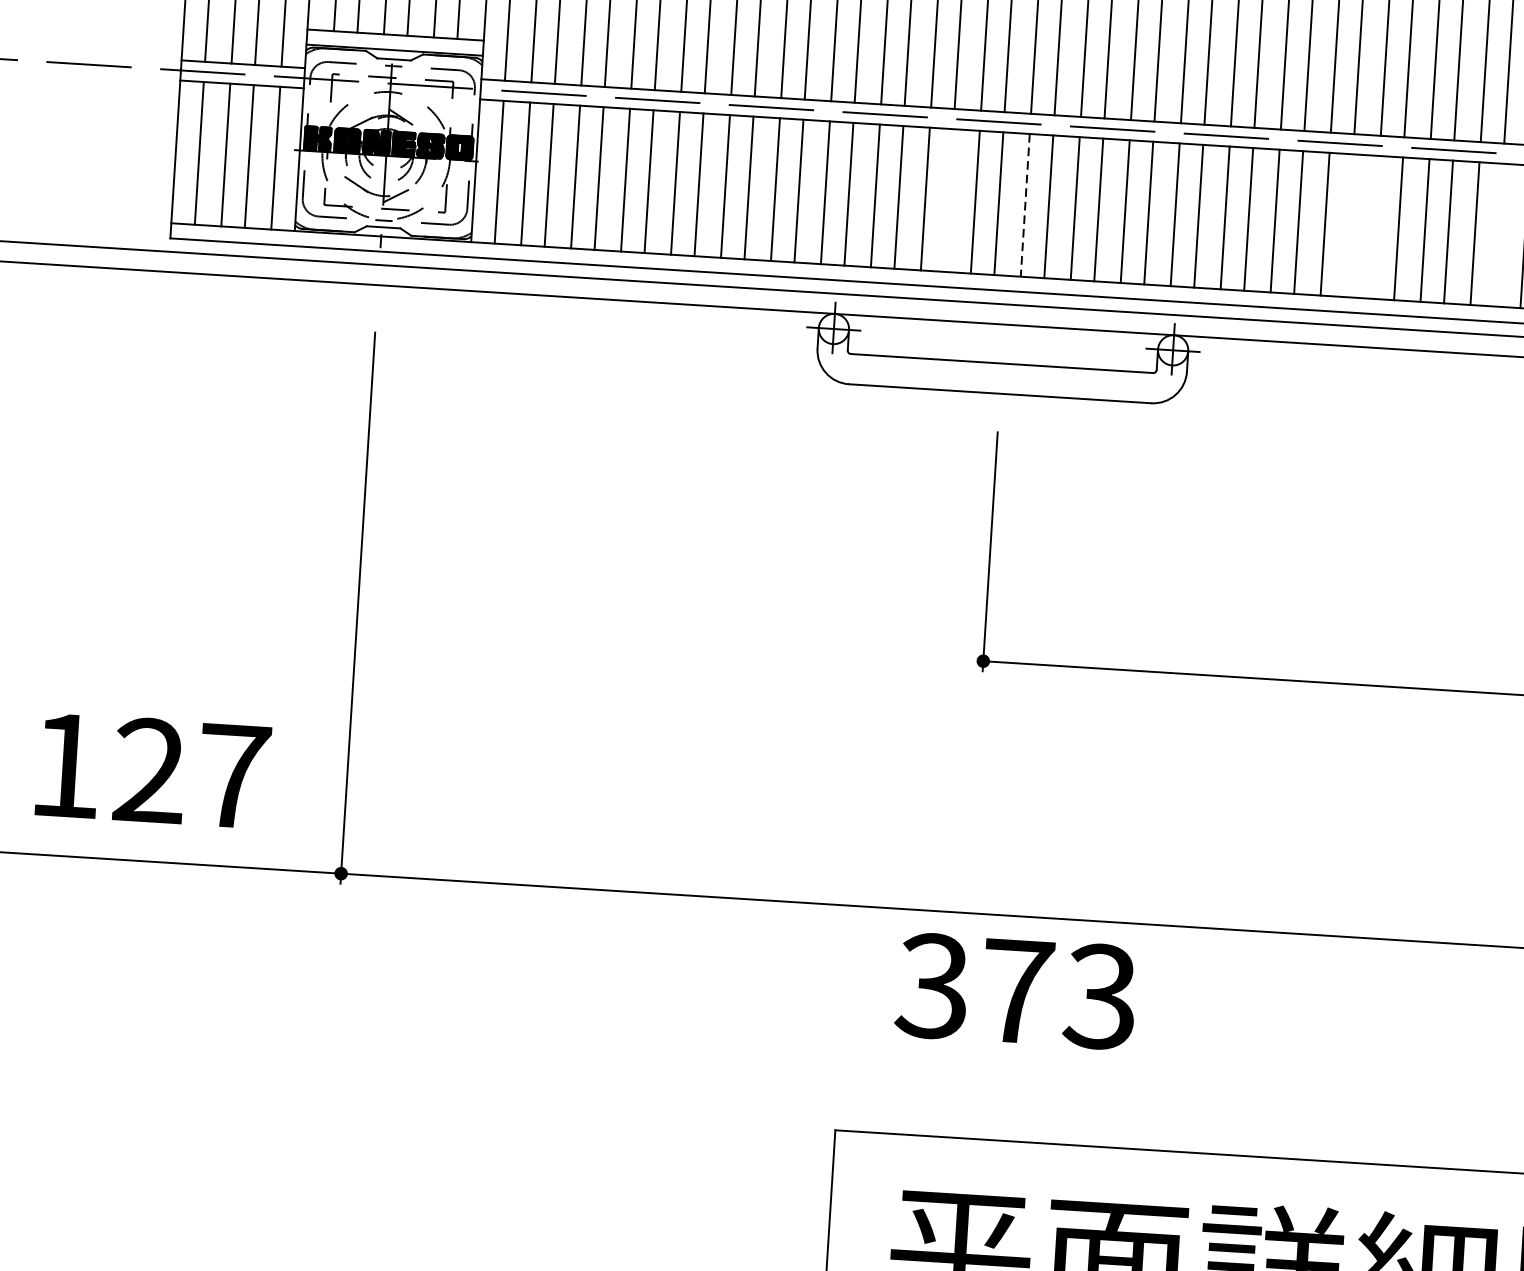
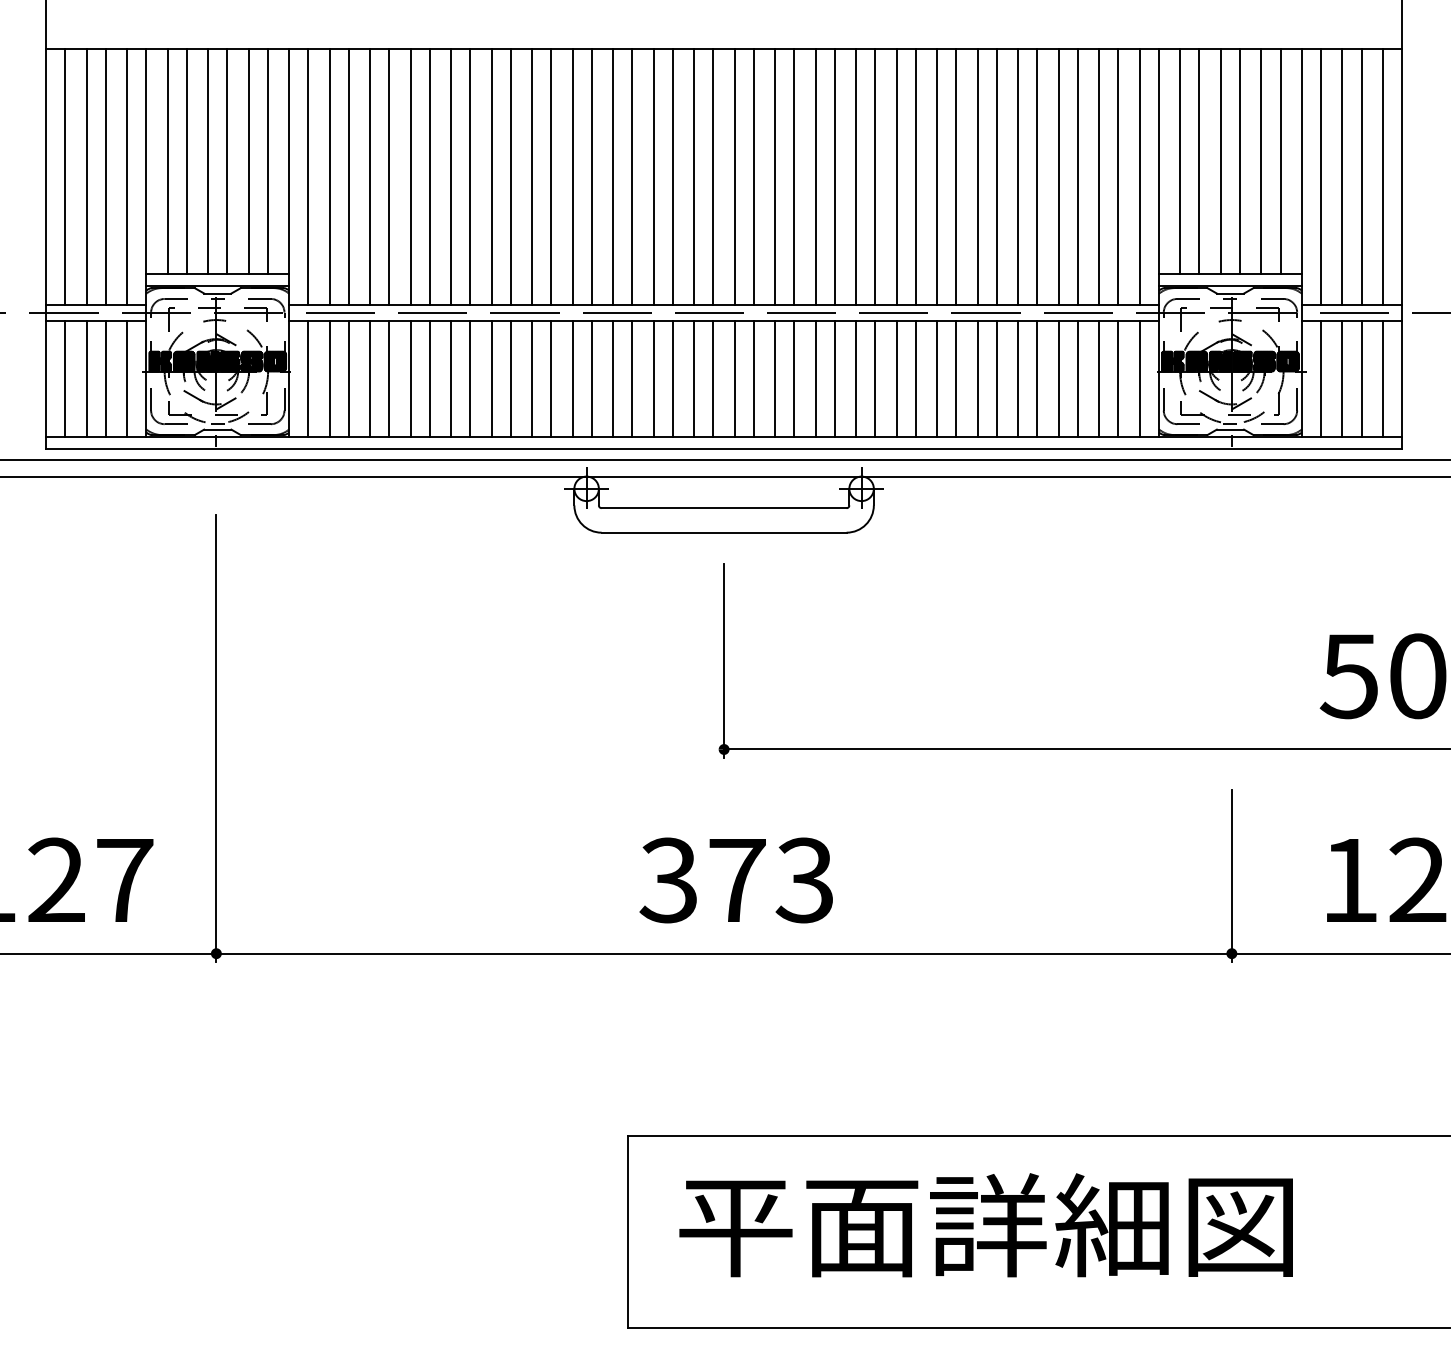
line: (948, 200) -> (672, 379), added
line: (1024, 205) -> (734, 379), dashed -> solid
line: (1348, 225) -> (996, 379), added
line: (1375, 227) -> (1018, 379), added
line: (1498, 235) -> (1118, 379), added
text: (1015, 991) -> (735, 880), moved

